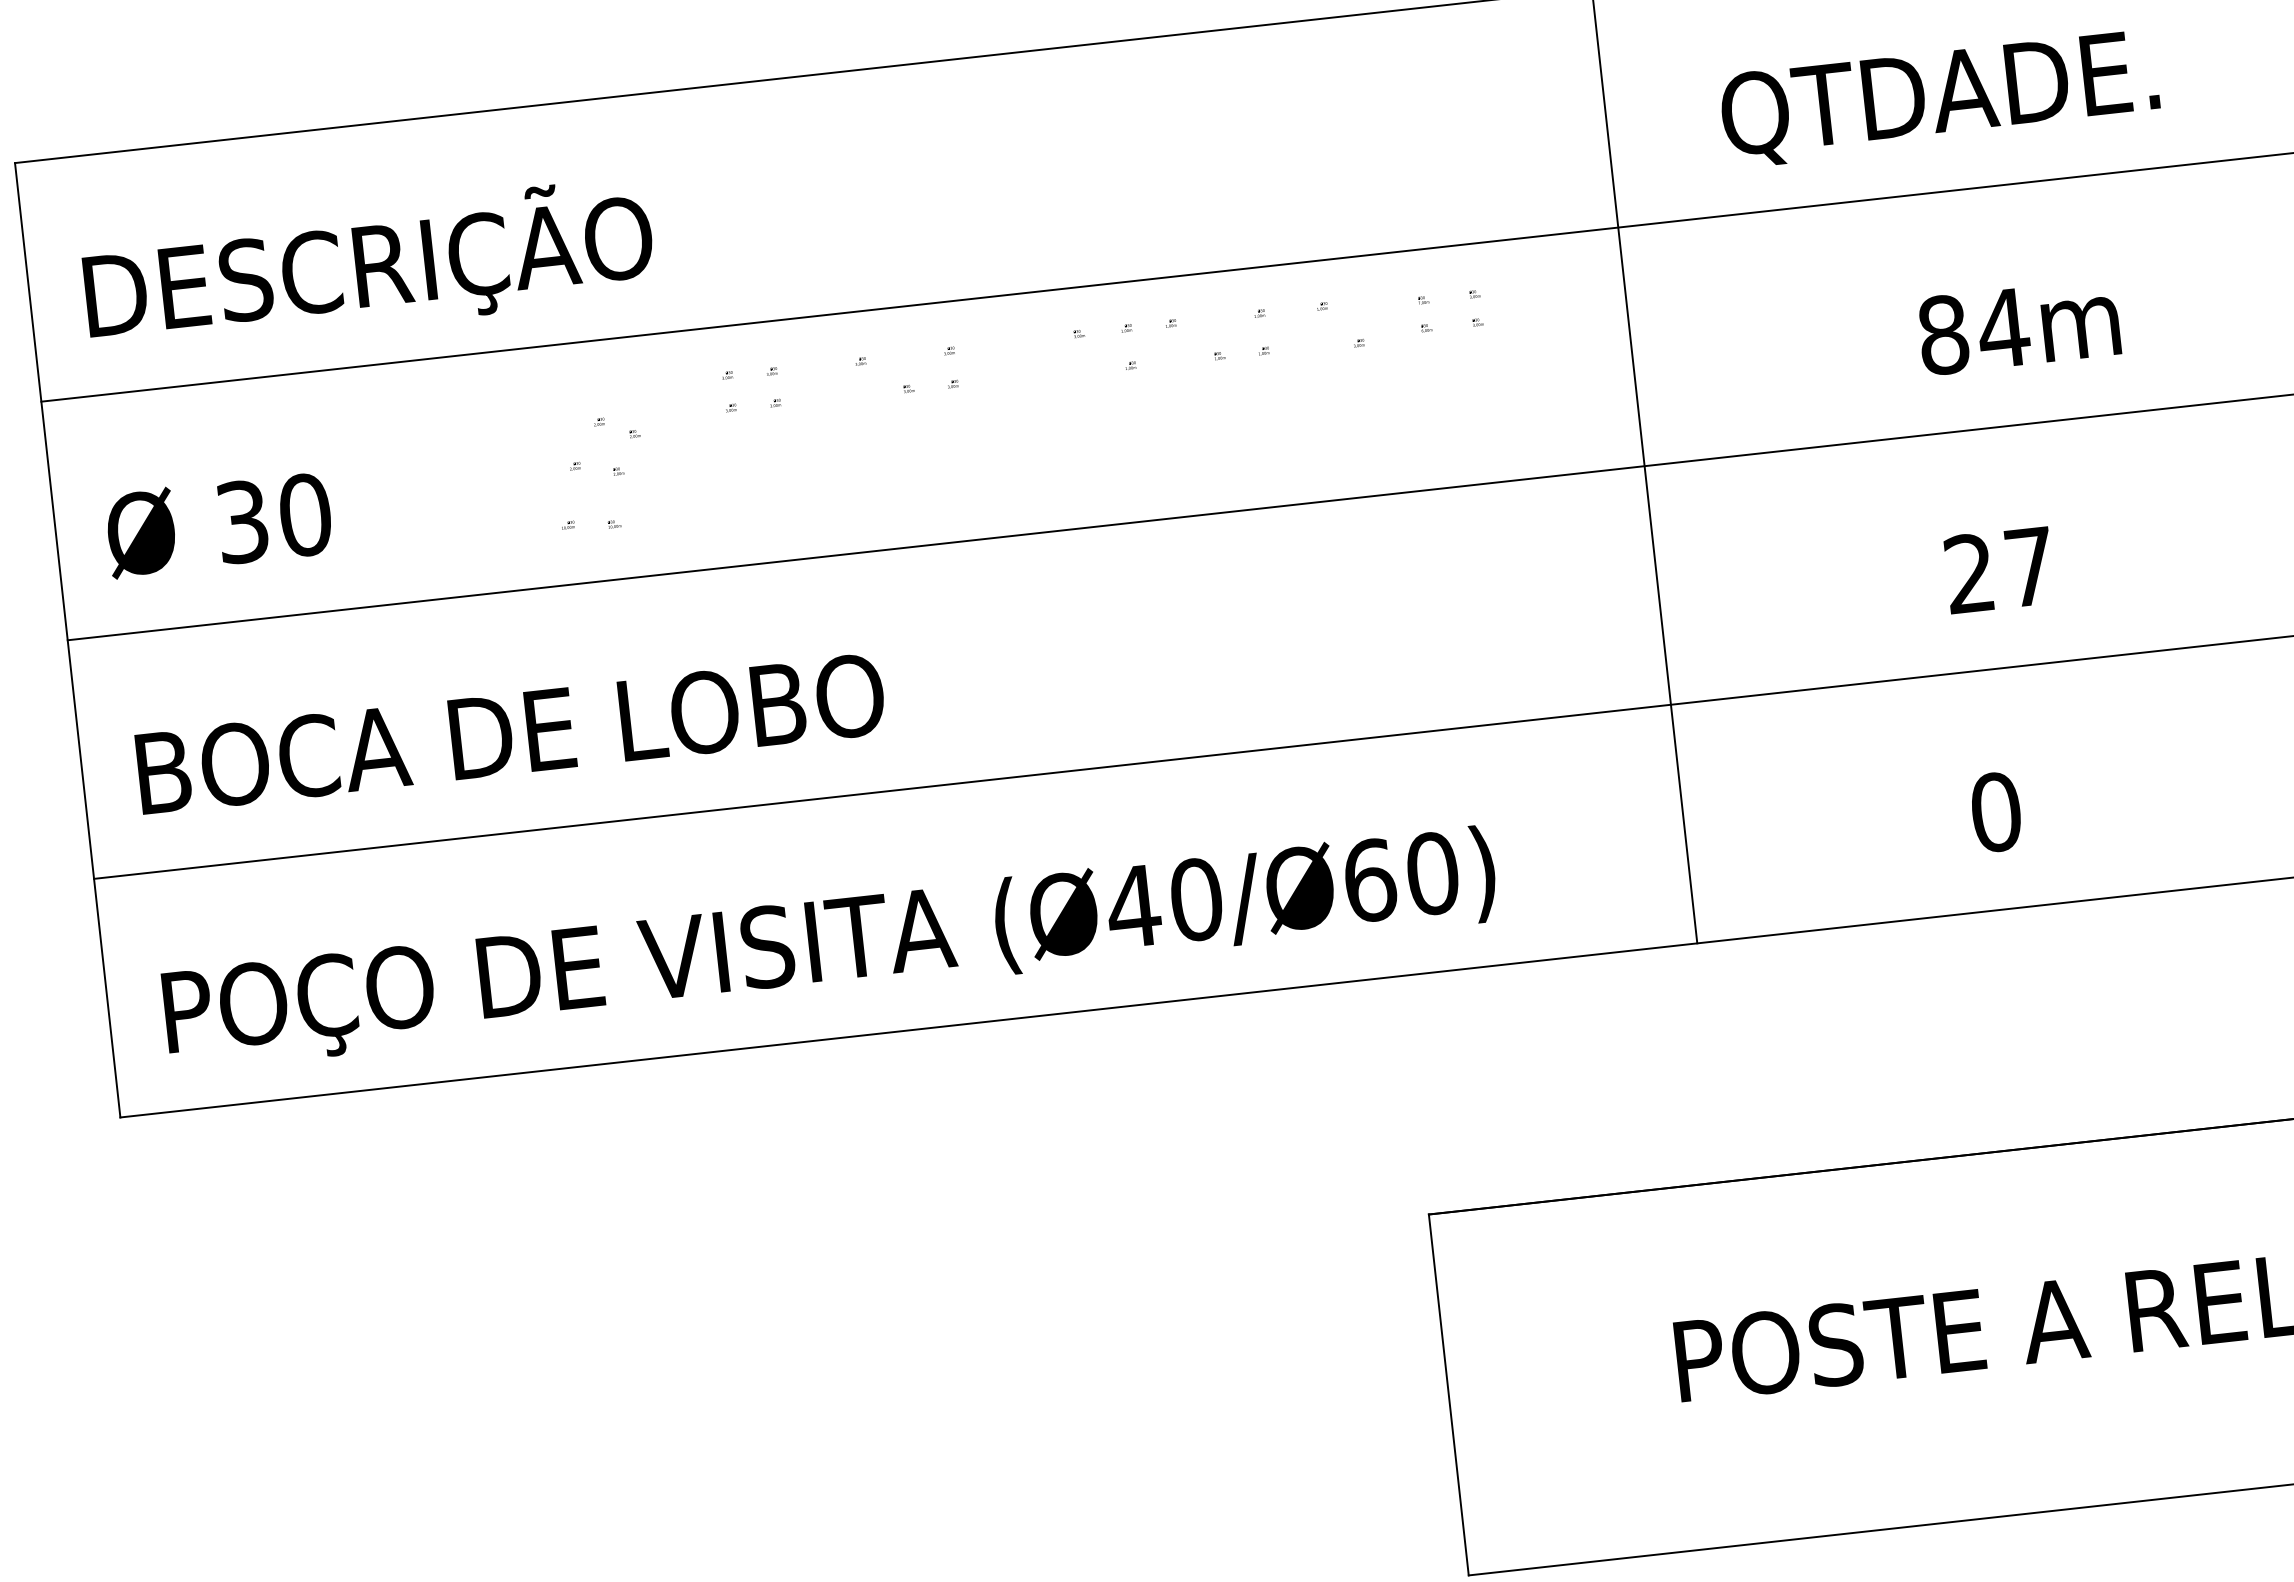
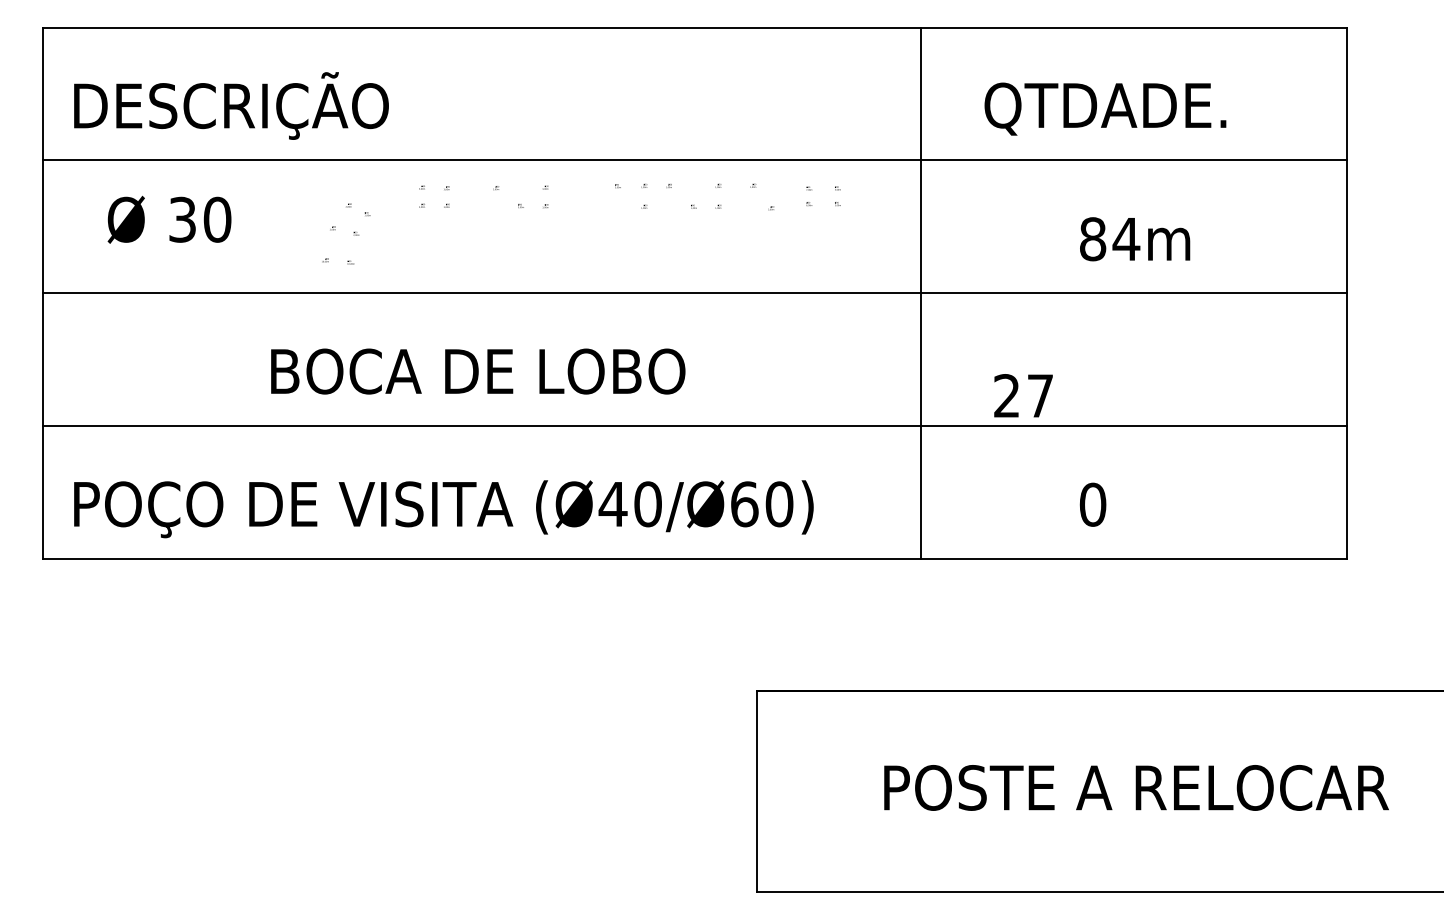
text: (218, 524) -> (169, 219), moved
text: (1999, 569) -> (1023, 395), moved
text: (511, 733) -> (478, 371), moved

